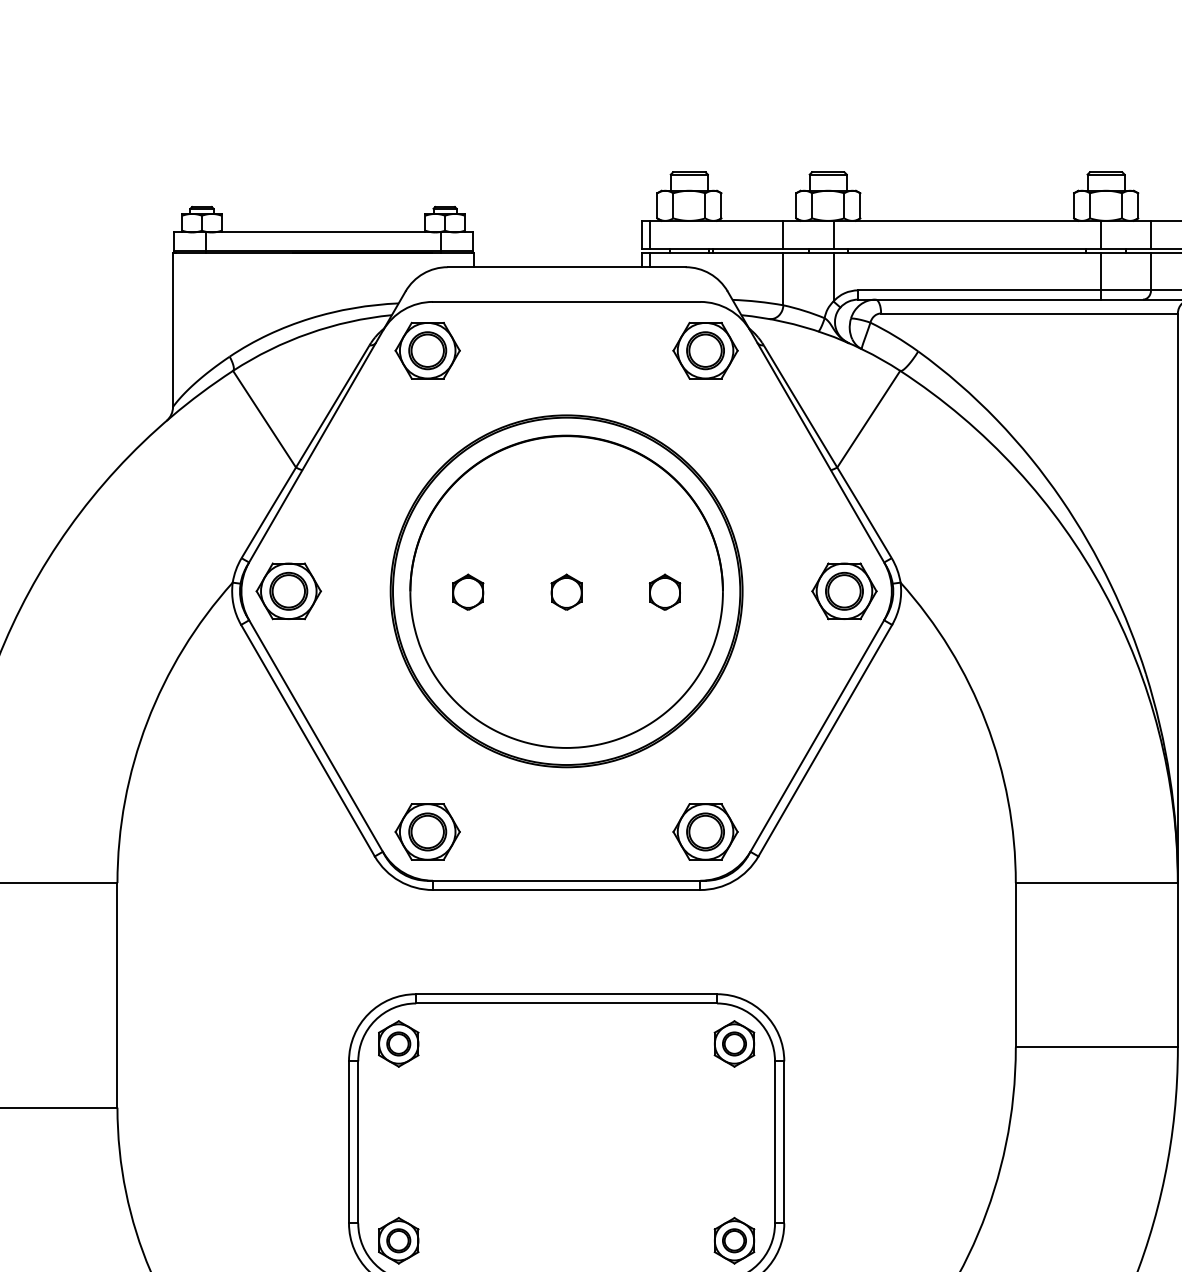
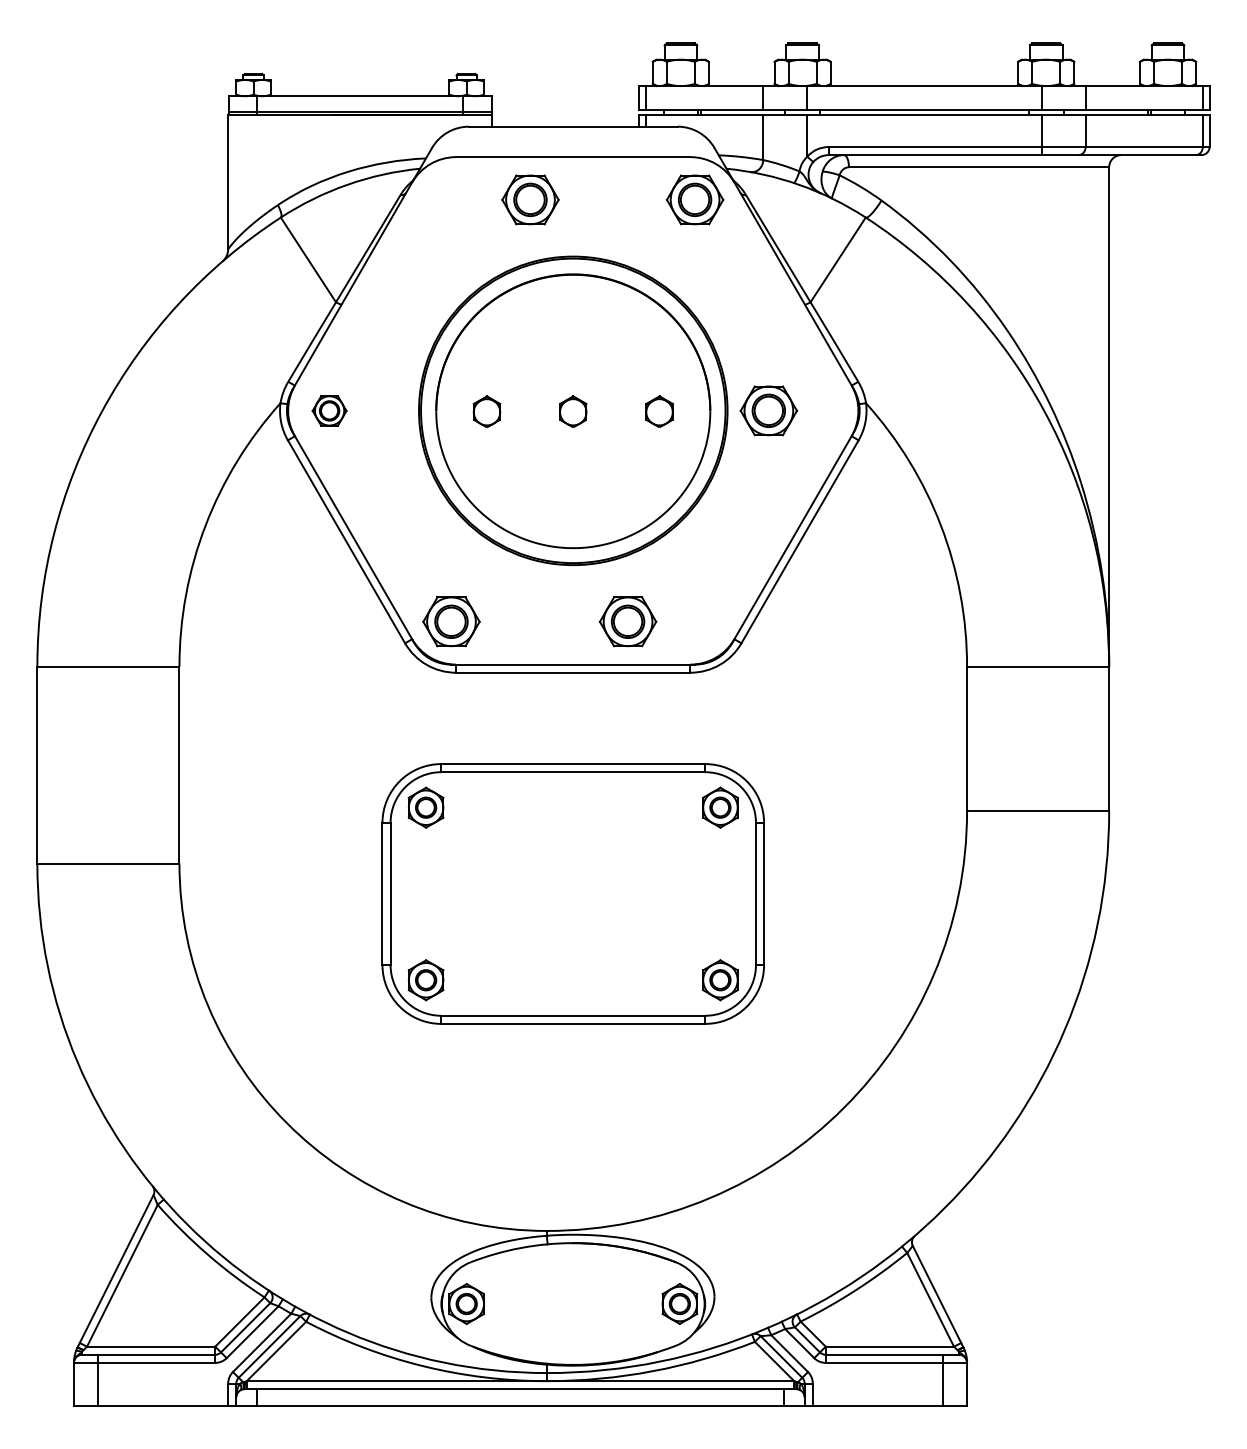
part: (427, 350) -> (530, 199), moved
part: (288, 590) -> (329, 410), size x0.6
part: (844, 590) -> (768, 410), moved
part: (704, 831) -> (627, 621), moved

